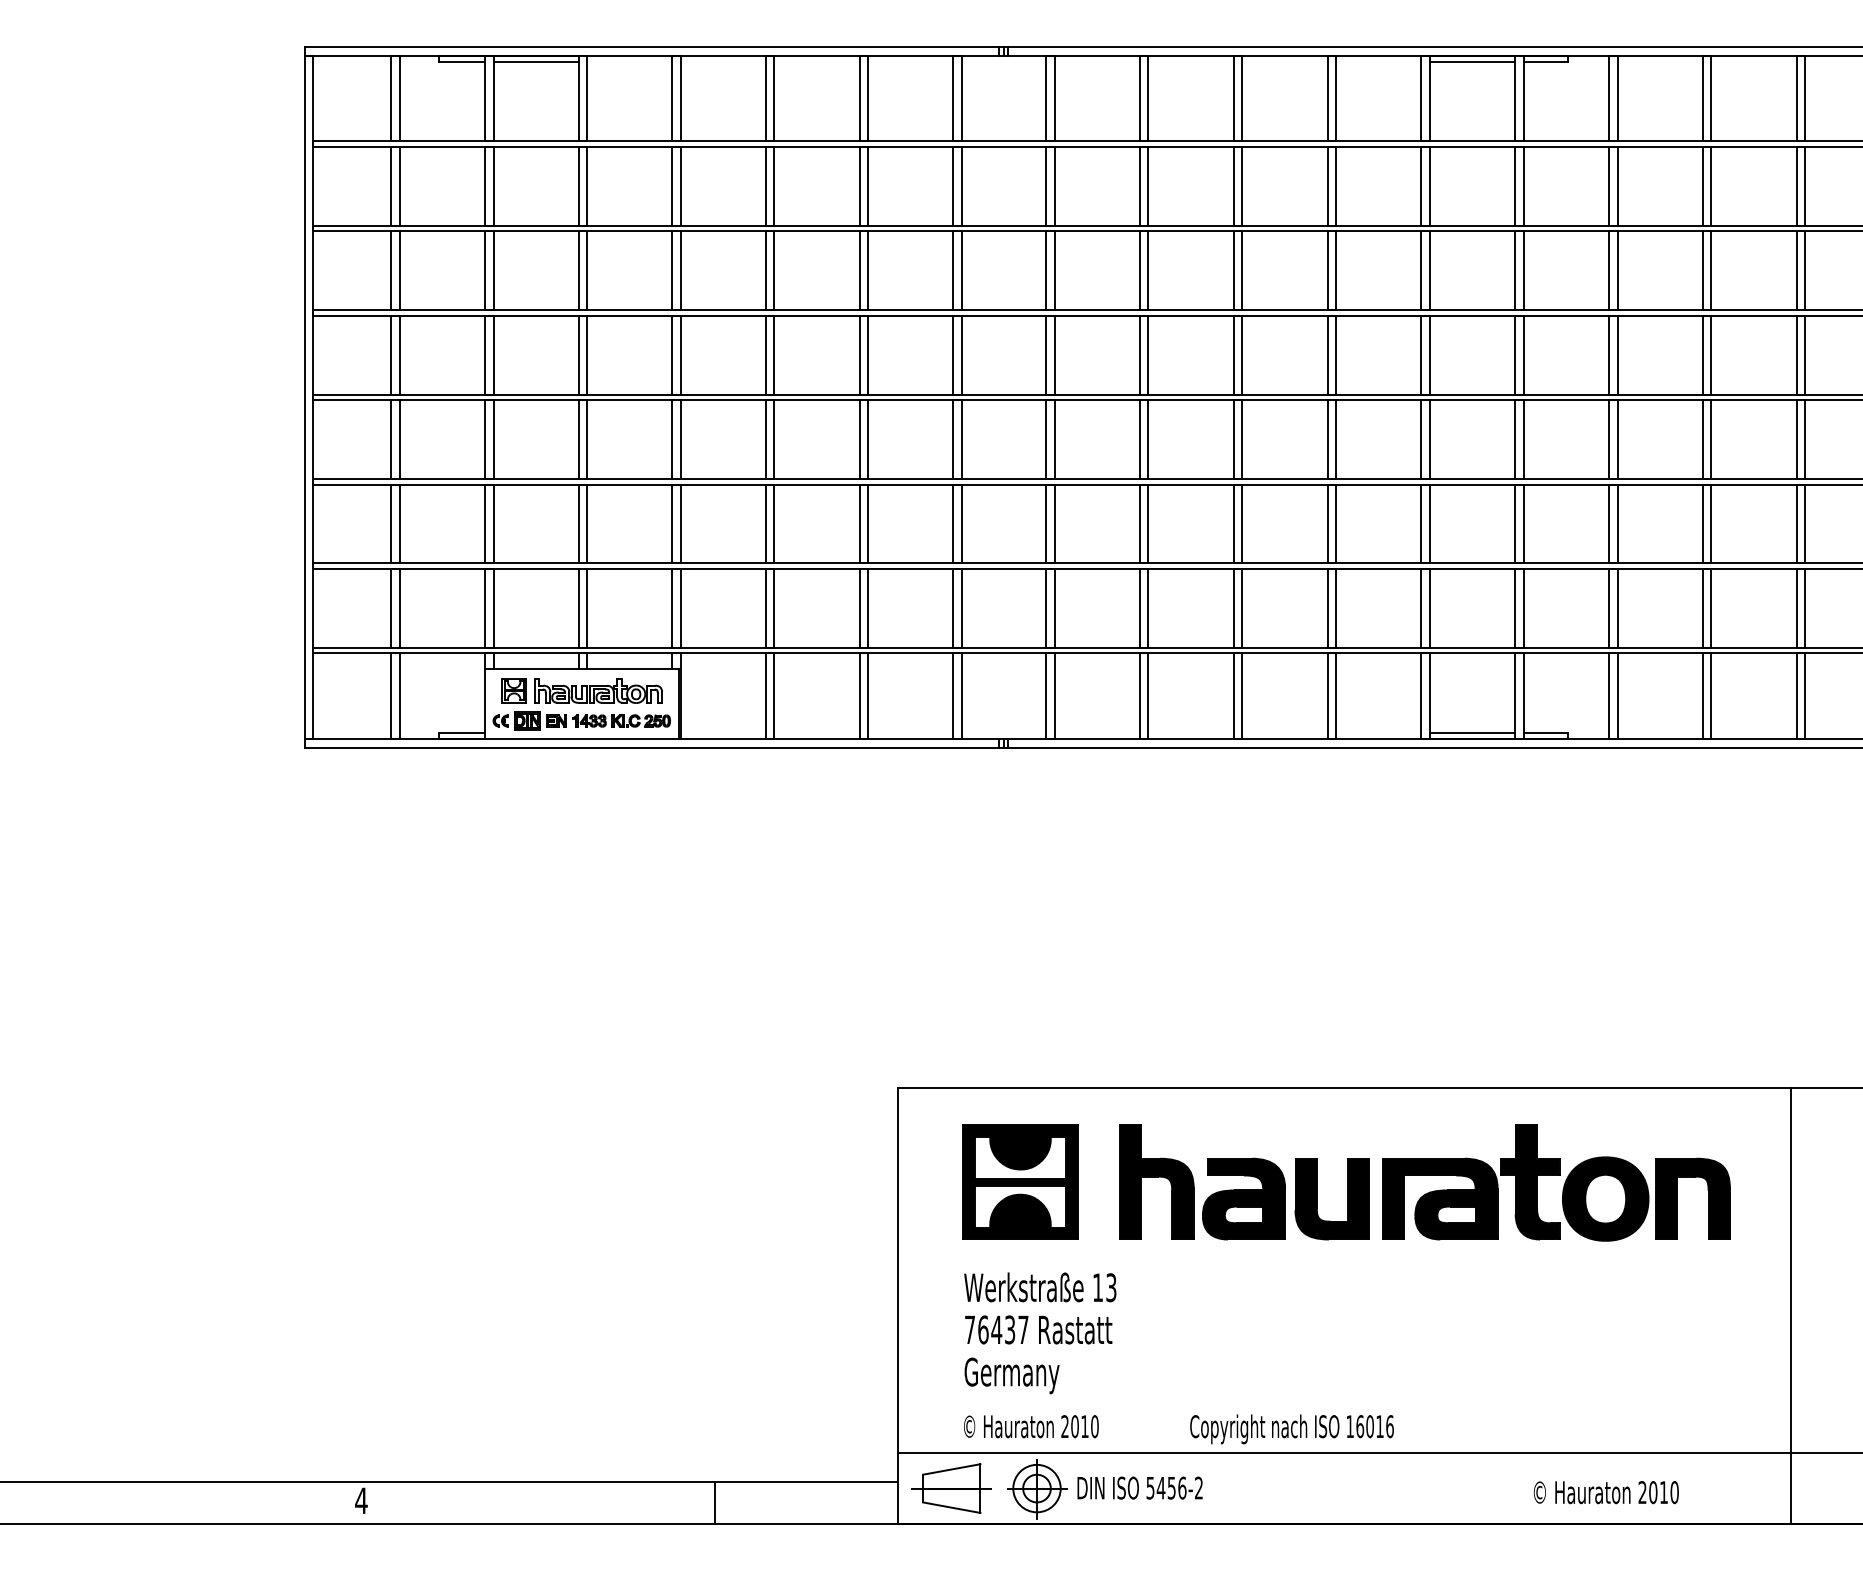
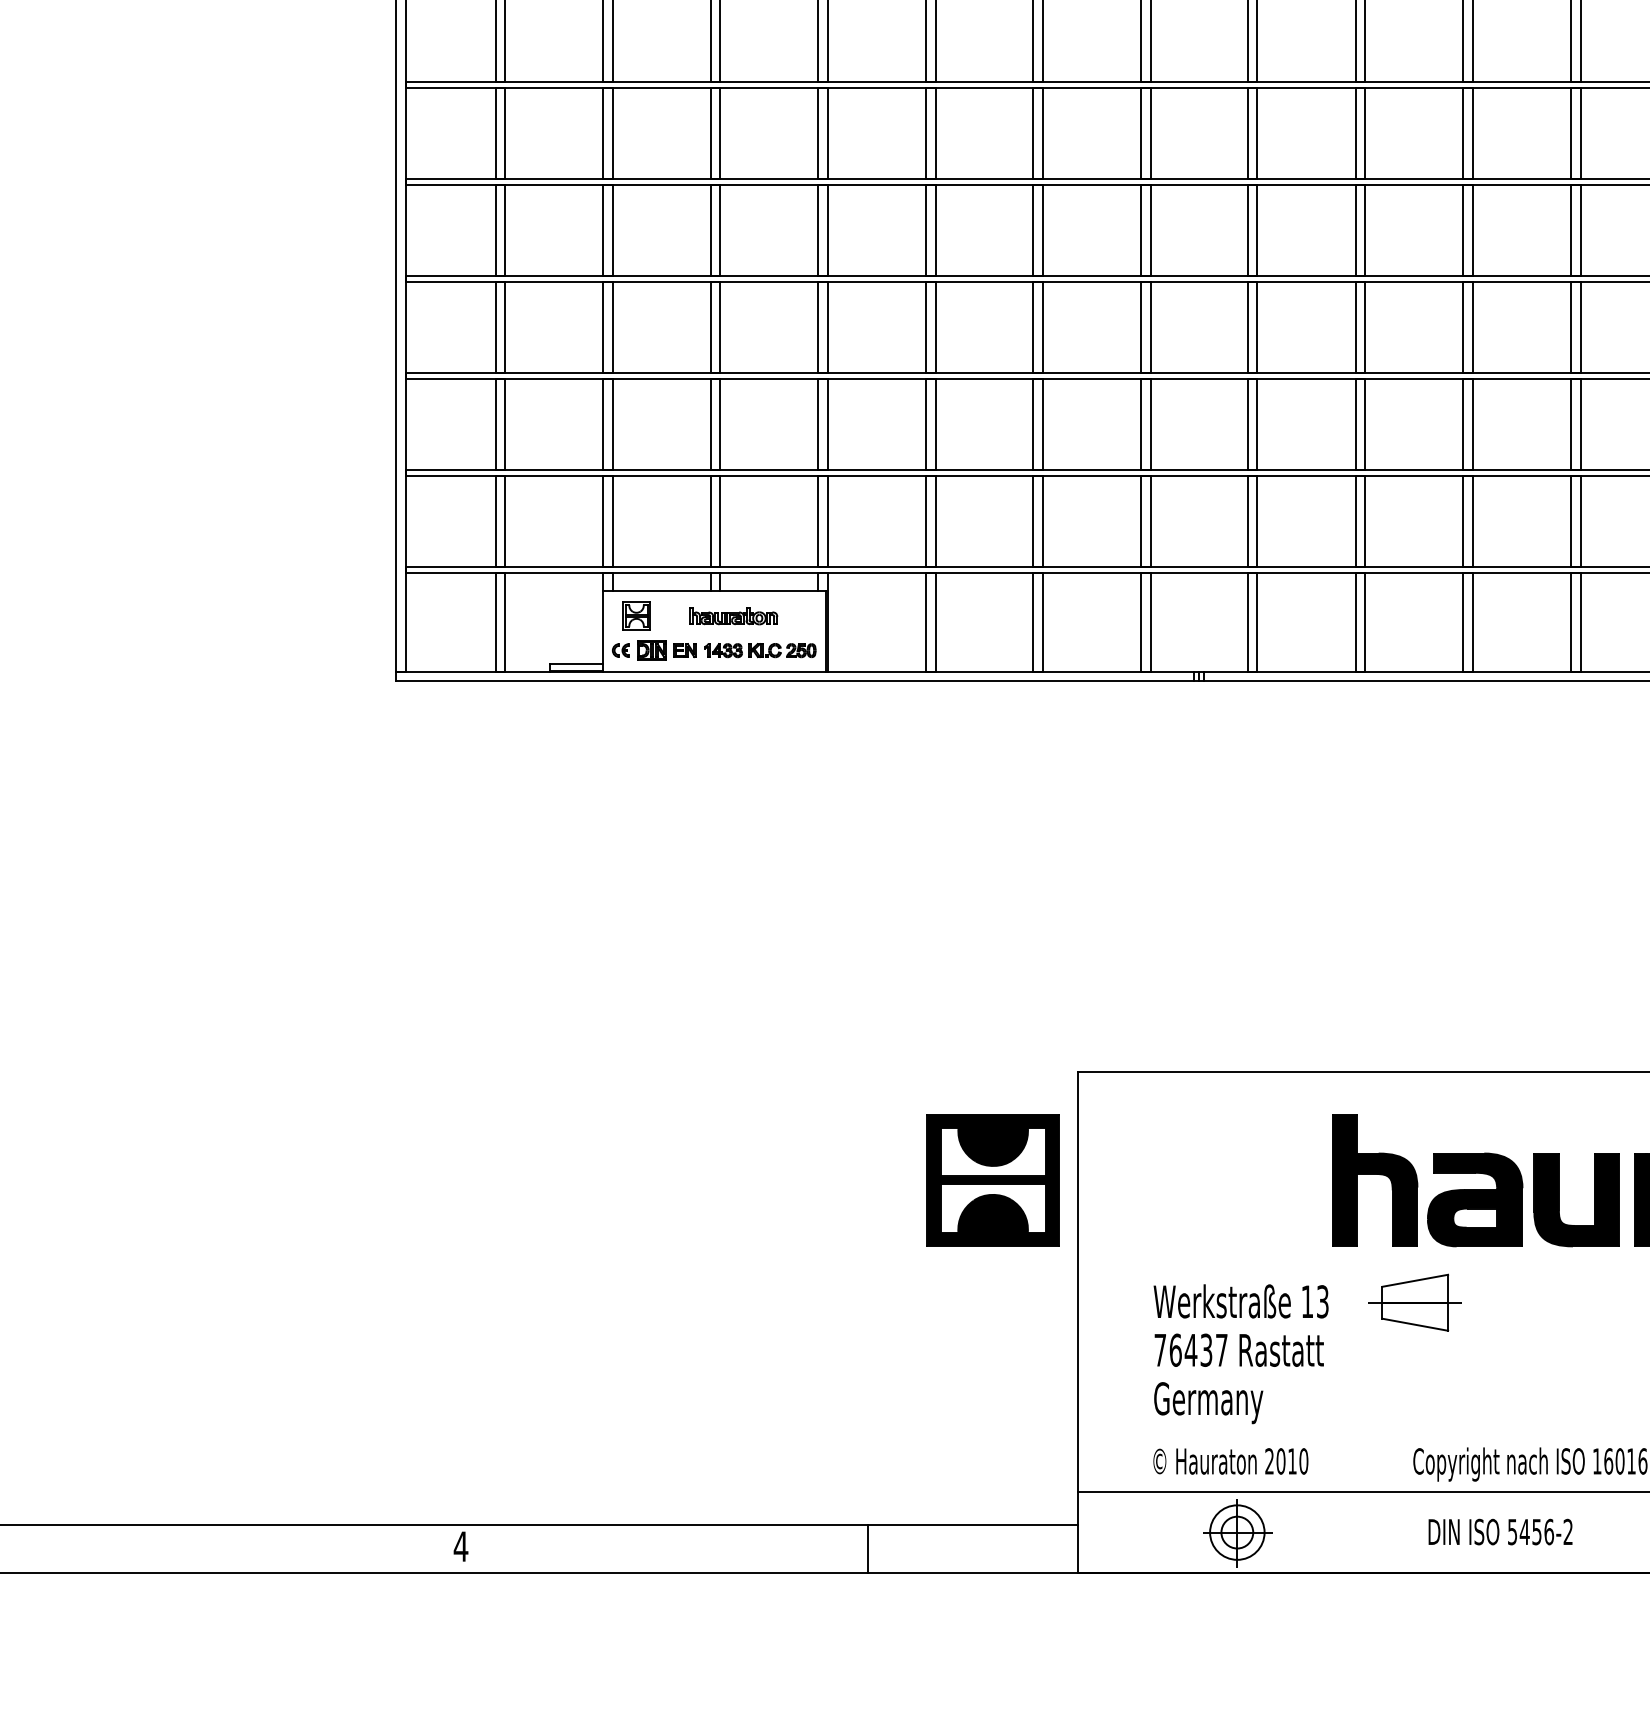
part: (598, 690) -> (733, 615), size x0.6
part: (1020, 1181) -> (993, 1179), moved
text: (1139, 1487) -> (1499, 1531), moved
part: (951, 1488) -> (1414, 1302), moved

